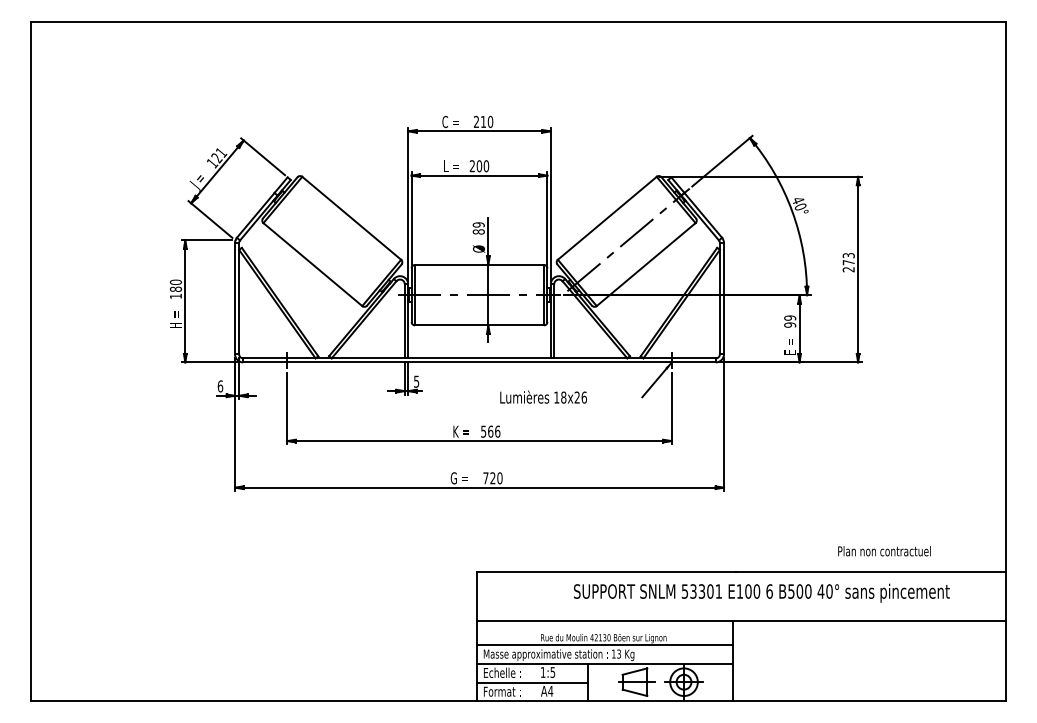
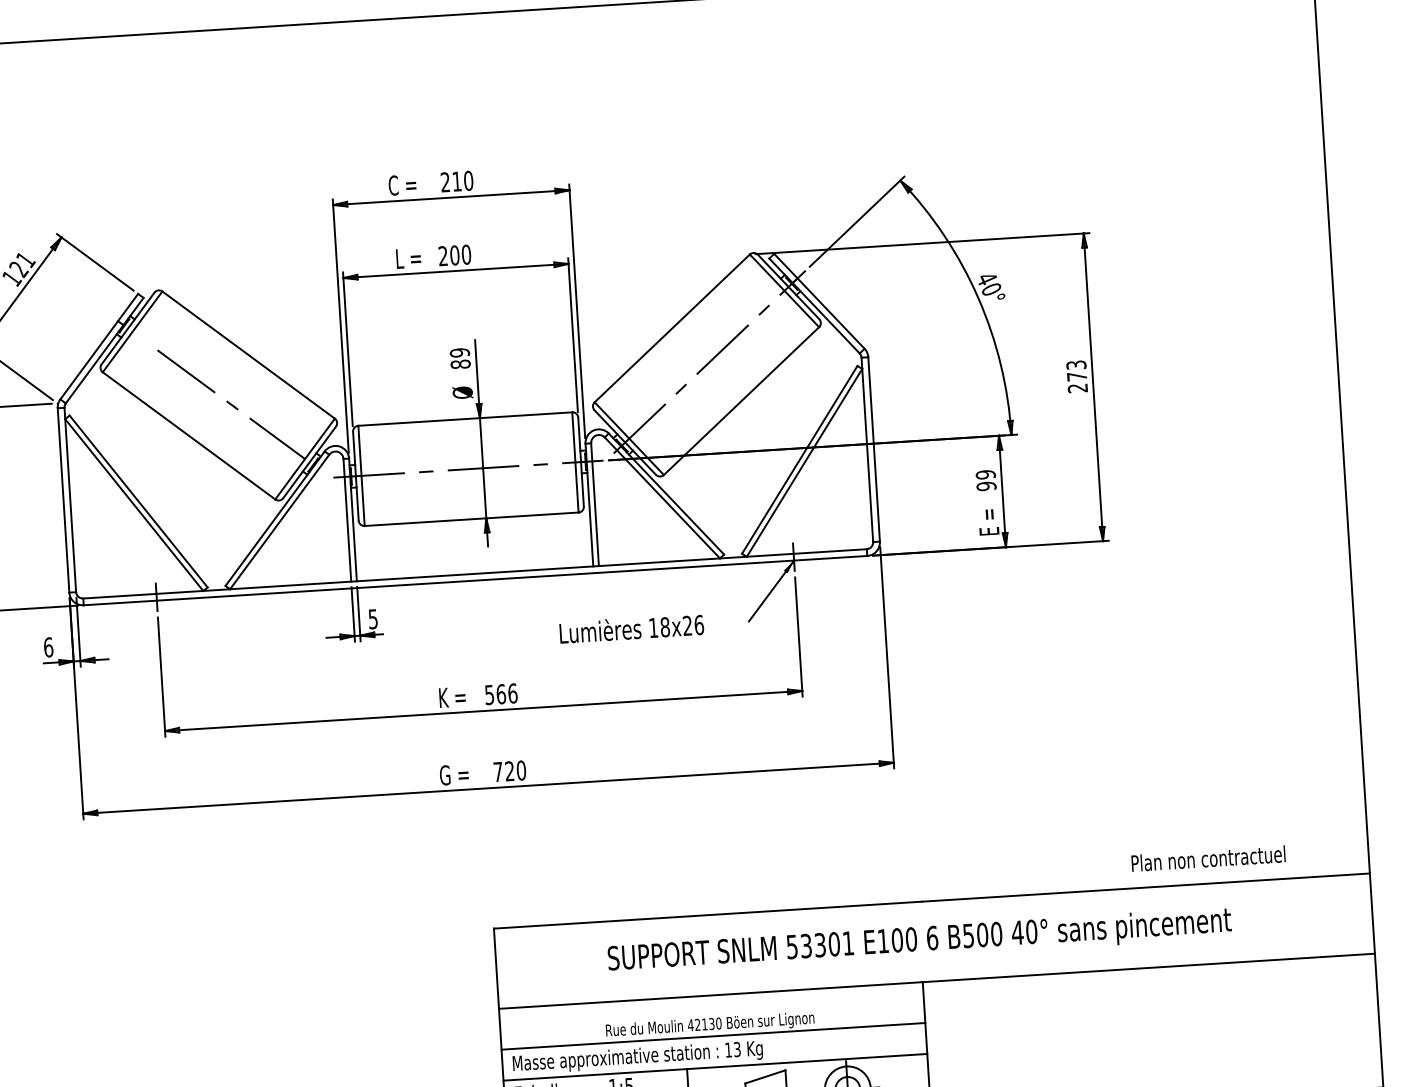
line: (339, 247) -> (231, 404), added
text: (543, 396) -> (631, 627), moved
text: (884, 551) -> (1208, 859), moved
text: (761, 592) -> (919, 940), moved

